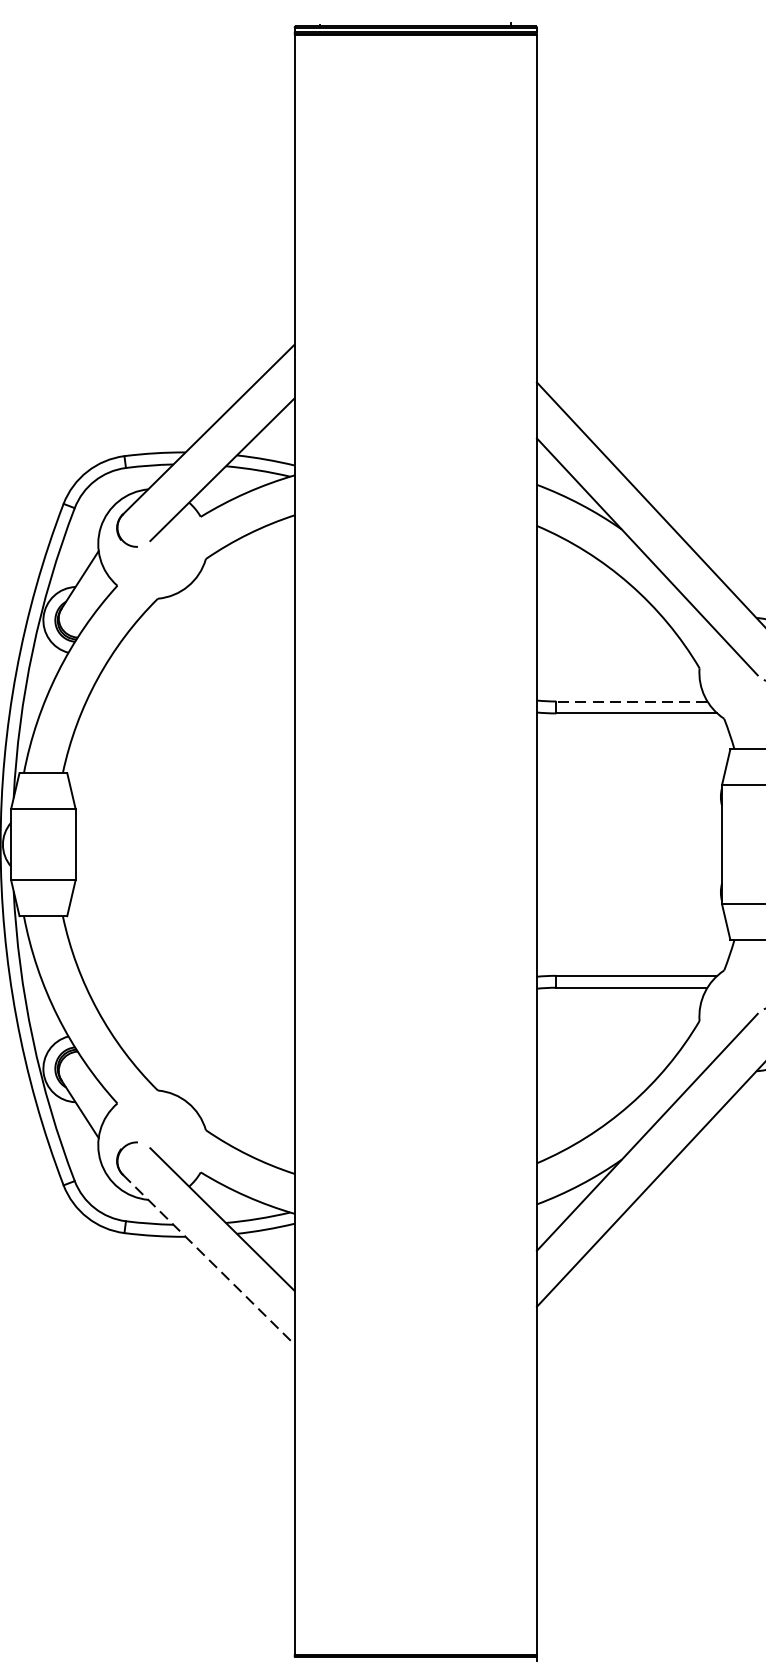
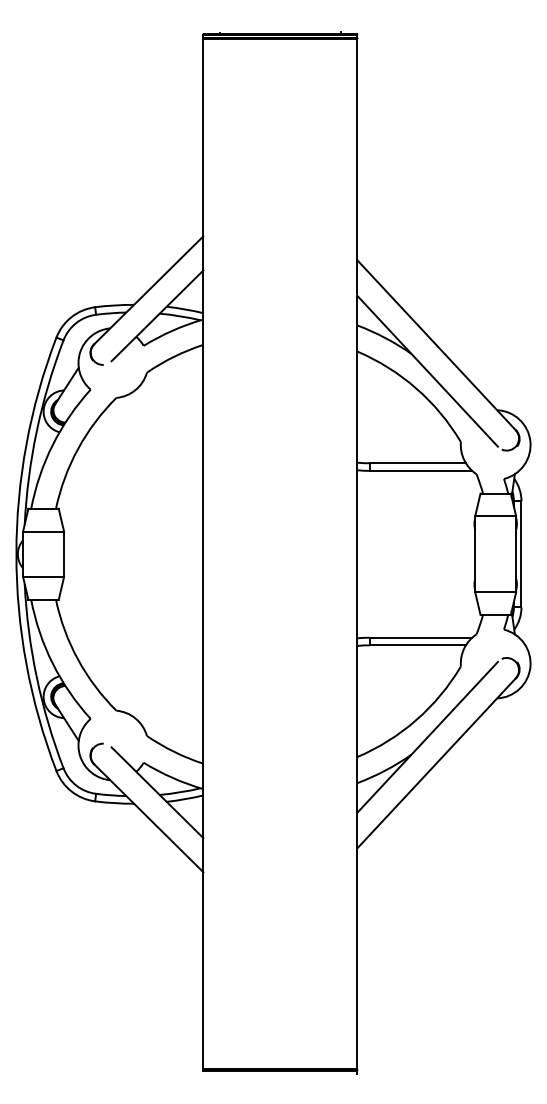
line: (631, 701) -> (417, 463), dashed -> solid
line: (208, 1260) -> (148, 818), dashed -> solid

